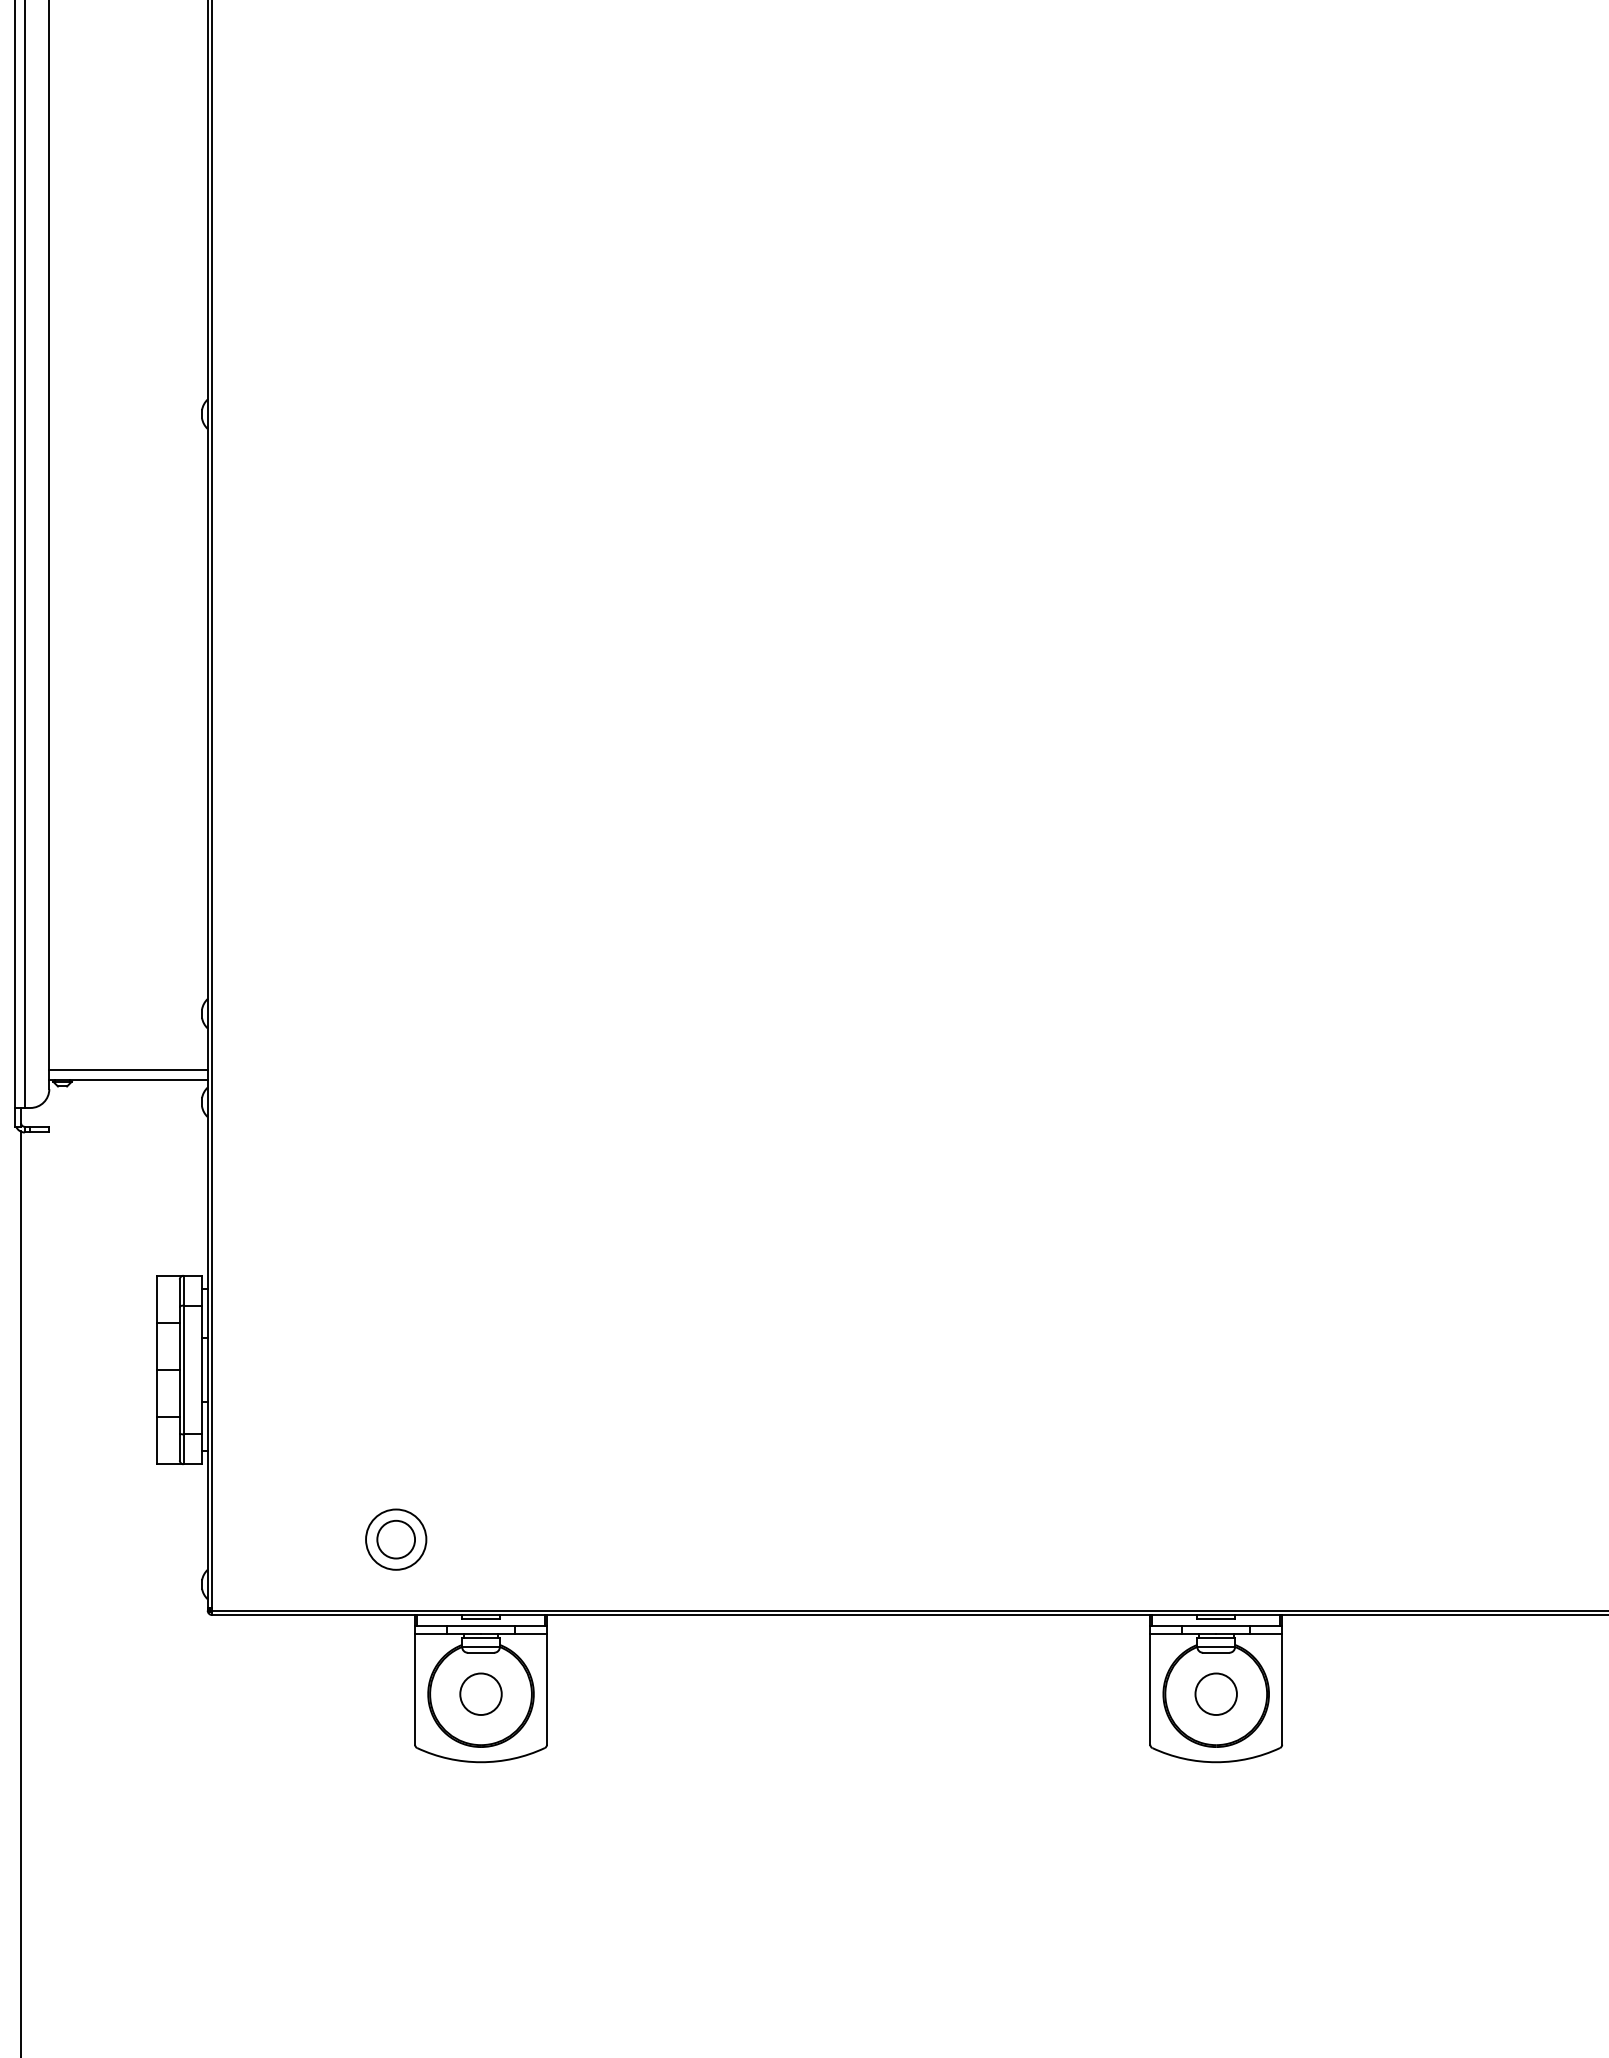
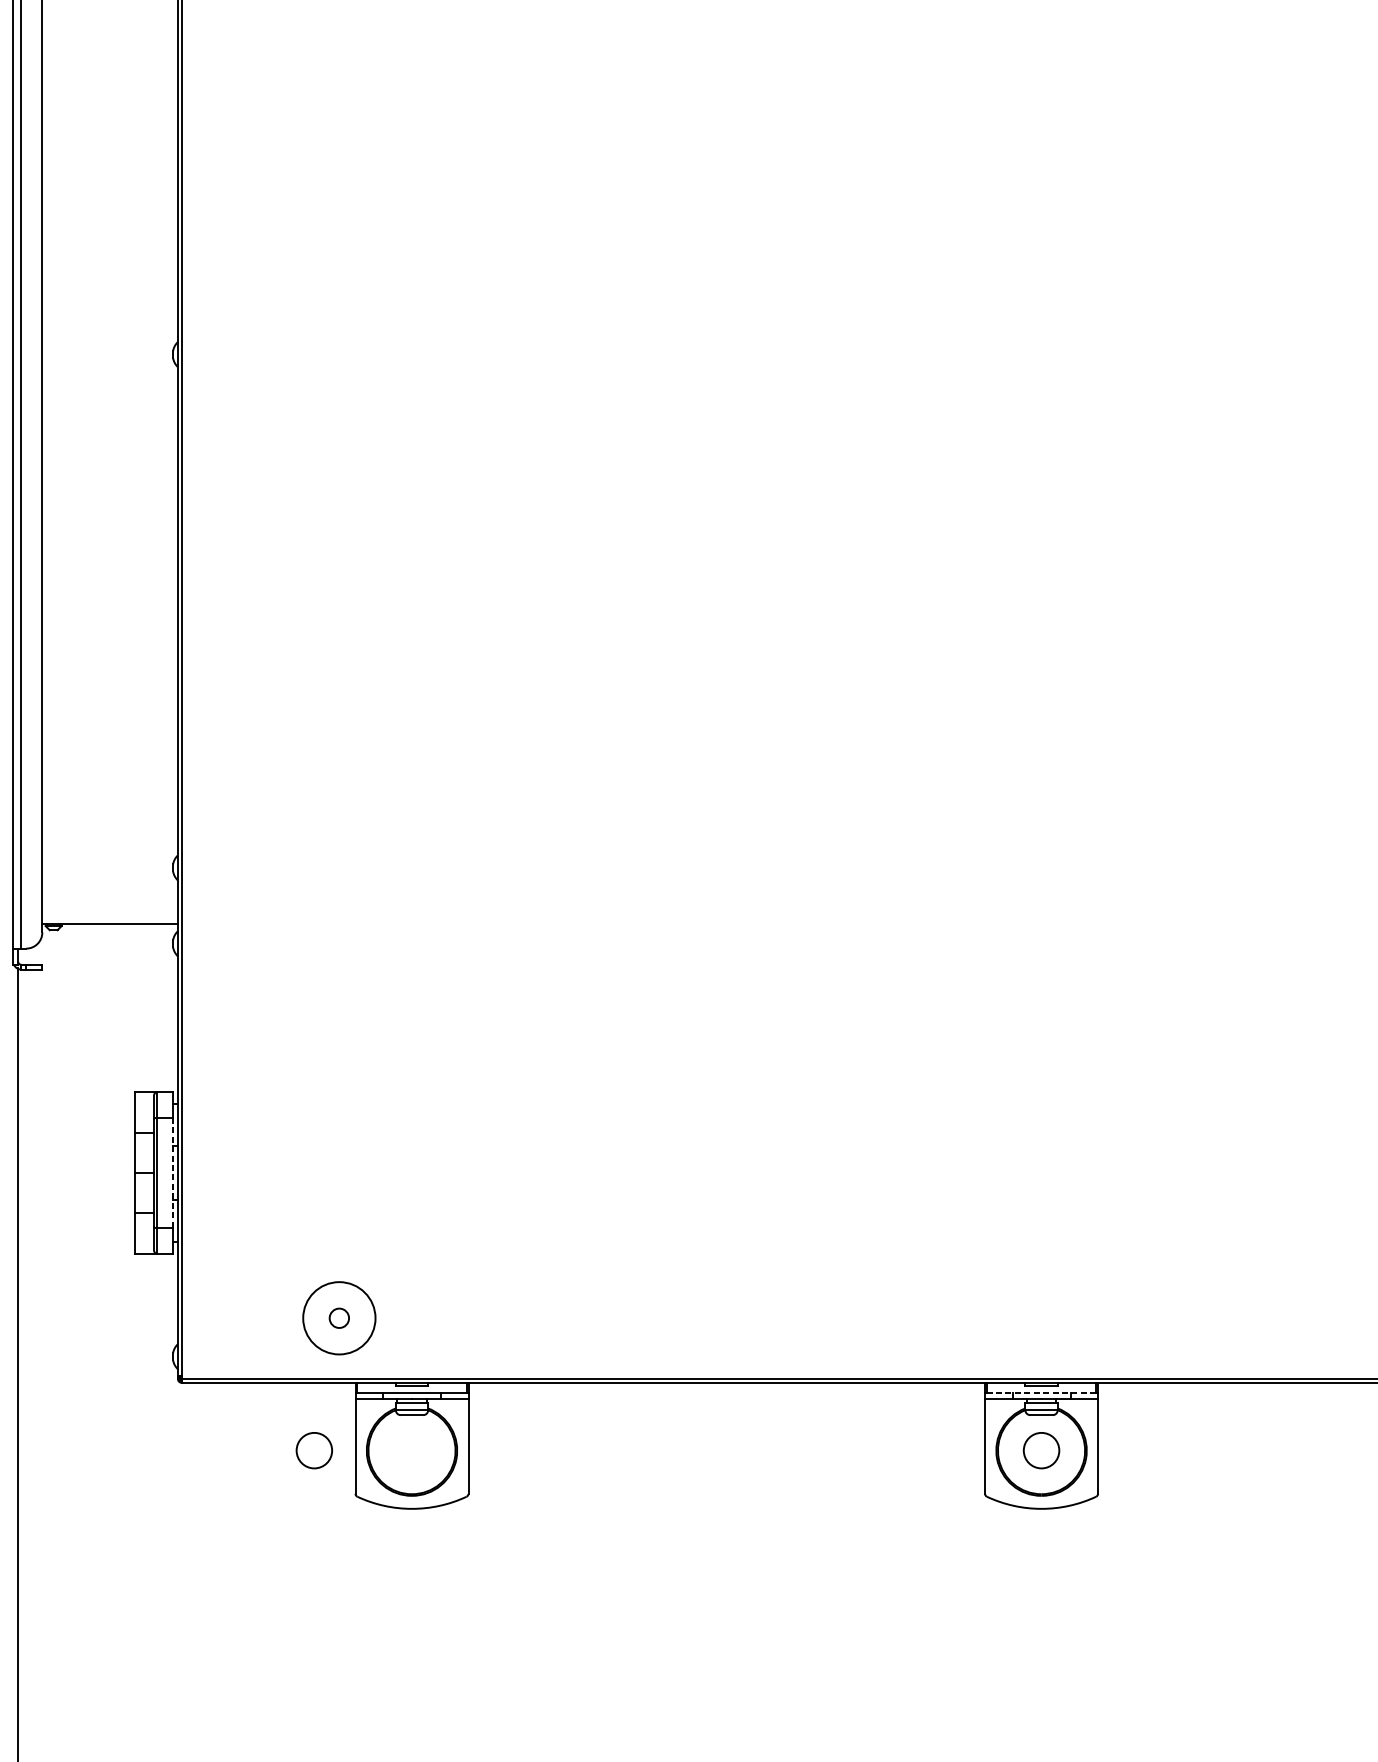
line: (128, 1070) -> (110, 916), removed
line: (202, 1370) -> (173, 1173), solid -> dashed
circle: (396, 1539) -> (339, 1318), size x0.6
circle: (396, 1539) -> (339, 1318), size x1.4
line: (1216, 1626) -> (1041, 1392), solid -> dashed
circle: (480, 1693) -> (313, 1450), moved

